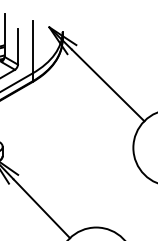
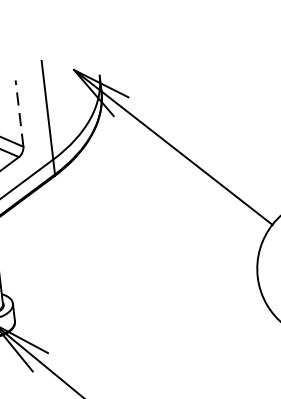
line: (17, 46) -> (18, 112), solid -> dashed

